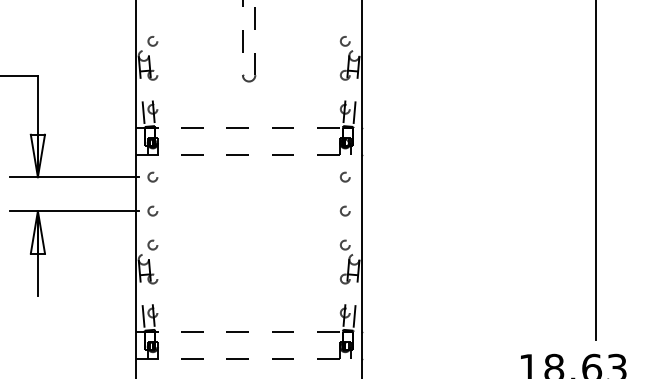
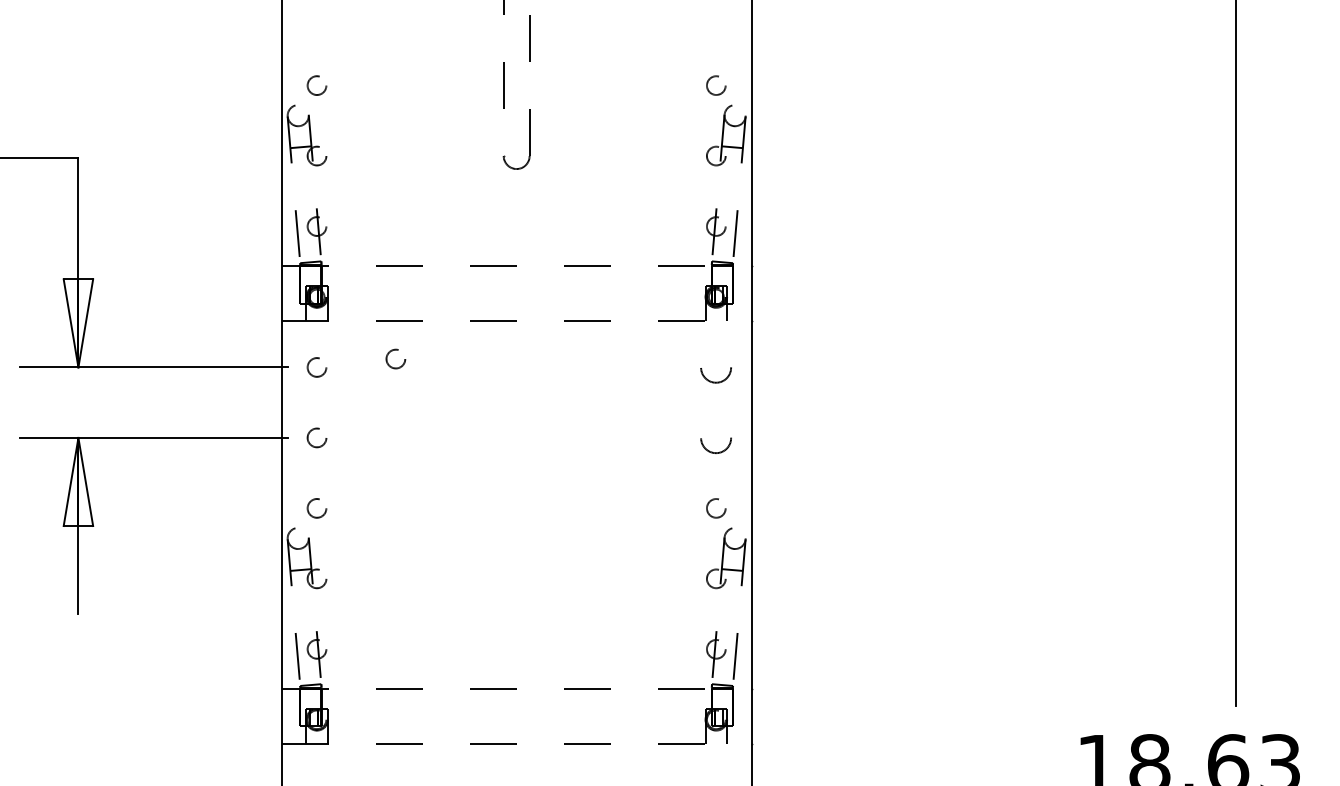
circle: (190, 172) -> (395, 357), added
circle: (345, 176) -> (716, 366), size x1.6
circle: (345, 210) -> (716, 436), size x1.6

